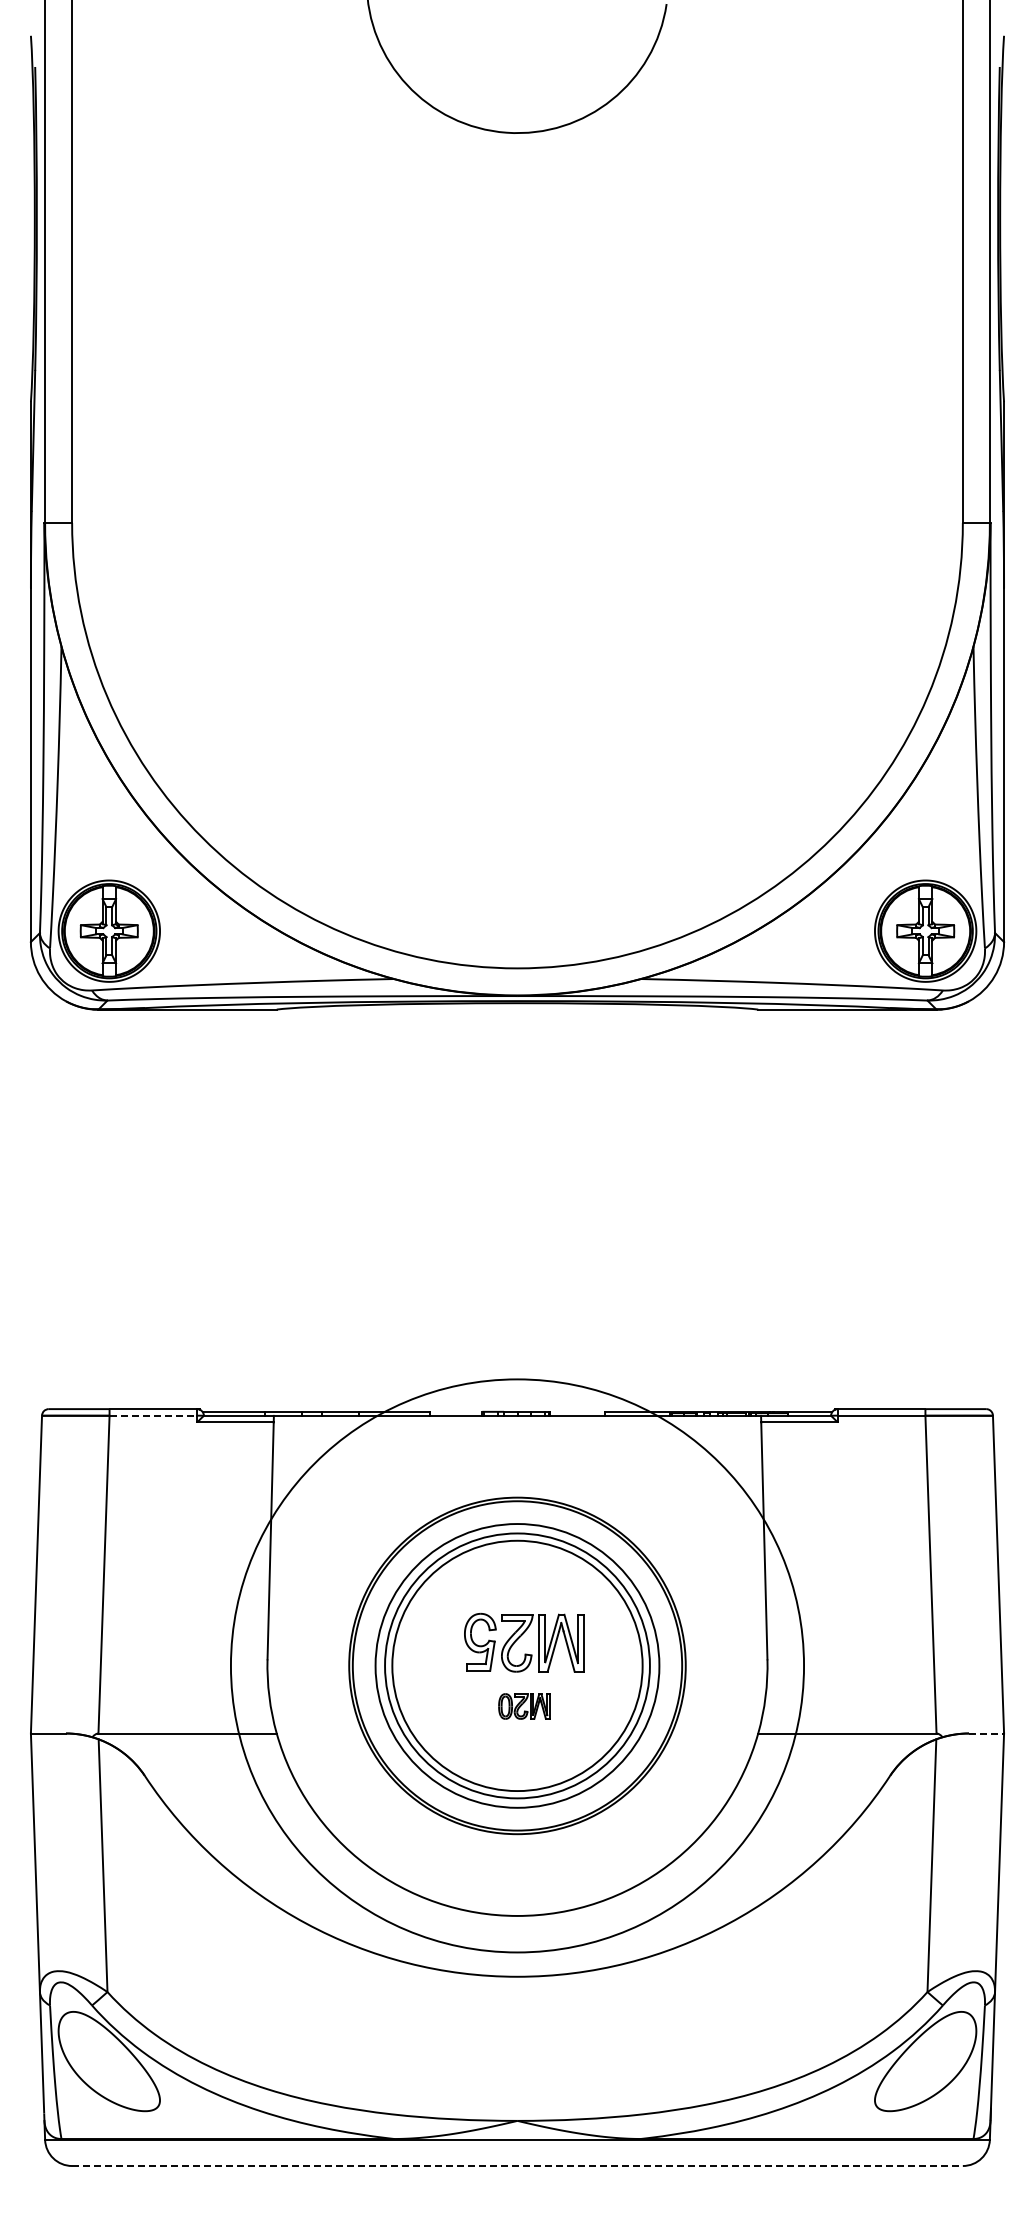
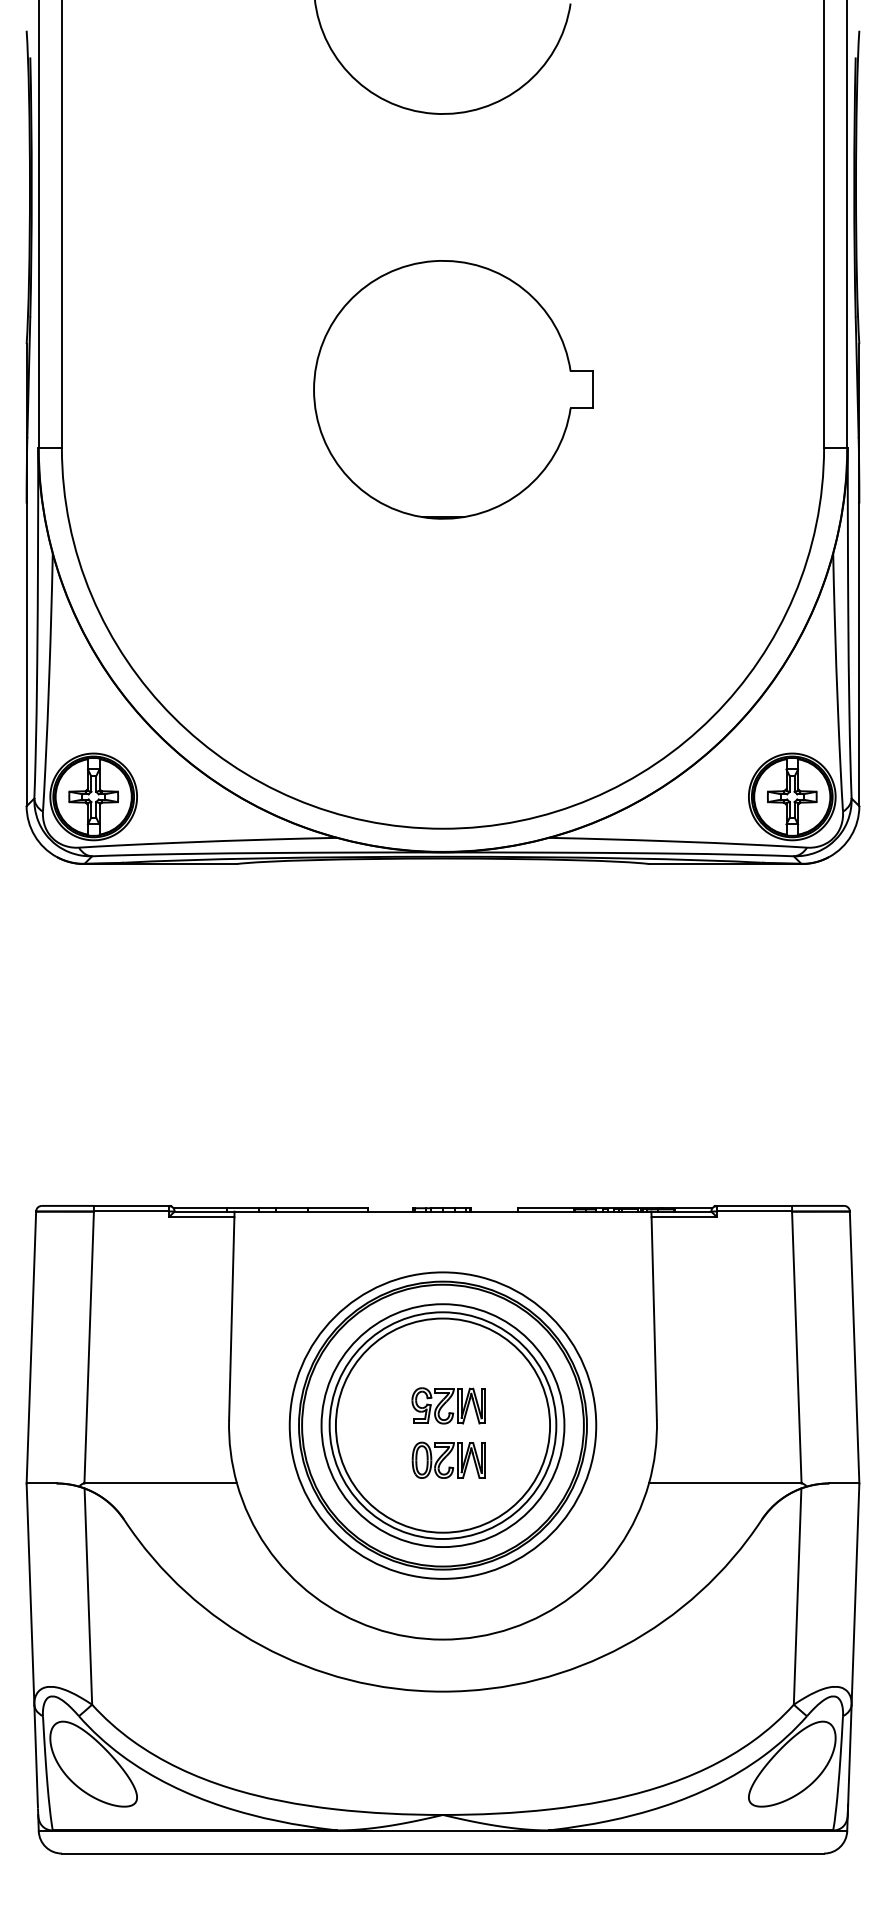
part: (529, 455) -> (453, 389), added
line: (153, 1415) -> (131, 1211), dashed -> solid
part: (523, 1642) -> (448, 1405), size x0.71
circle: (517, 1665) -> (443, 1425), size x0.62
part: (524, 1706) -> (448, 1460), size x1.67
line: (986, 1733) -> (844, 1483), dashed -> solid
line: (518, 2166) -> (443, 1853), dashed -> solid

